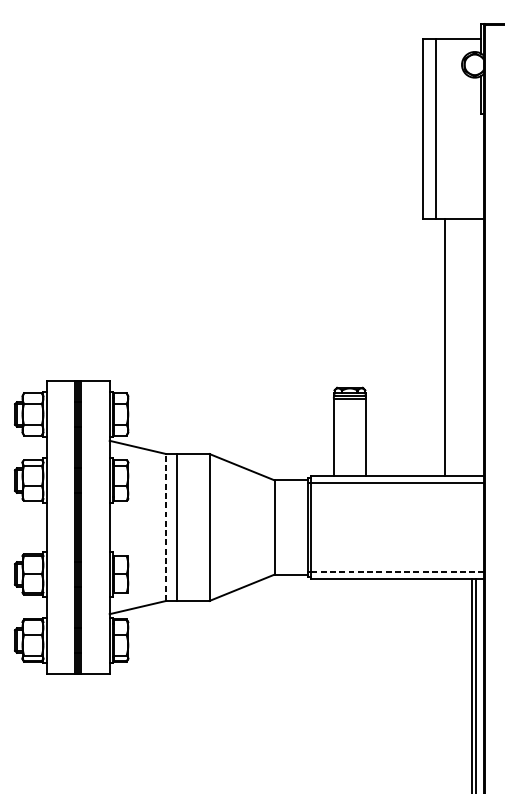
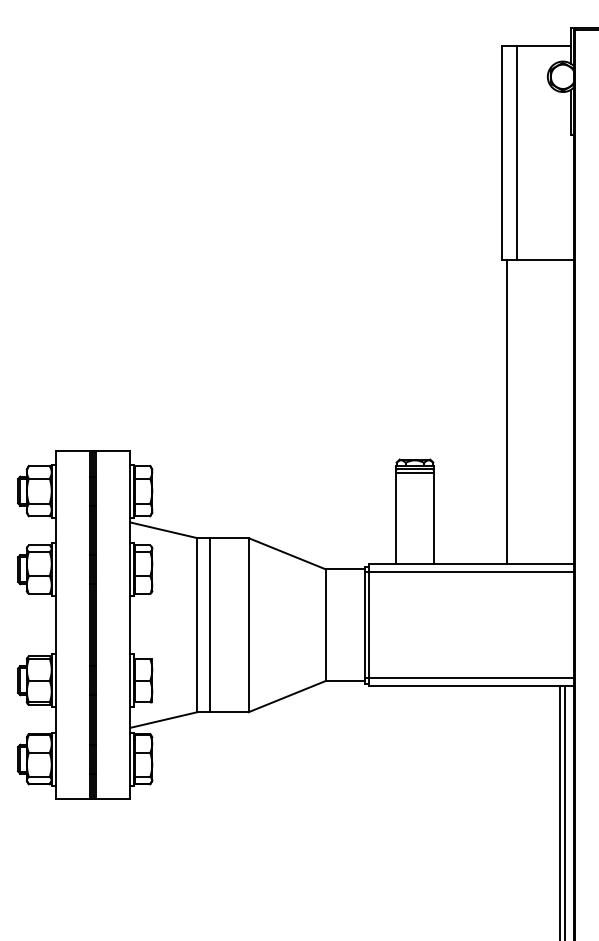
line: (444, 347) -> (506, 411), moved
line: (166, 526) -> (197, 624), dashed -> solid
line: (397, 572) -> (471, 678), dashed -> solid

